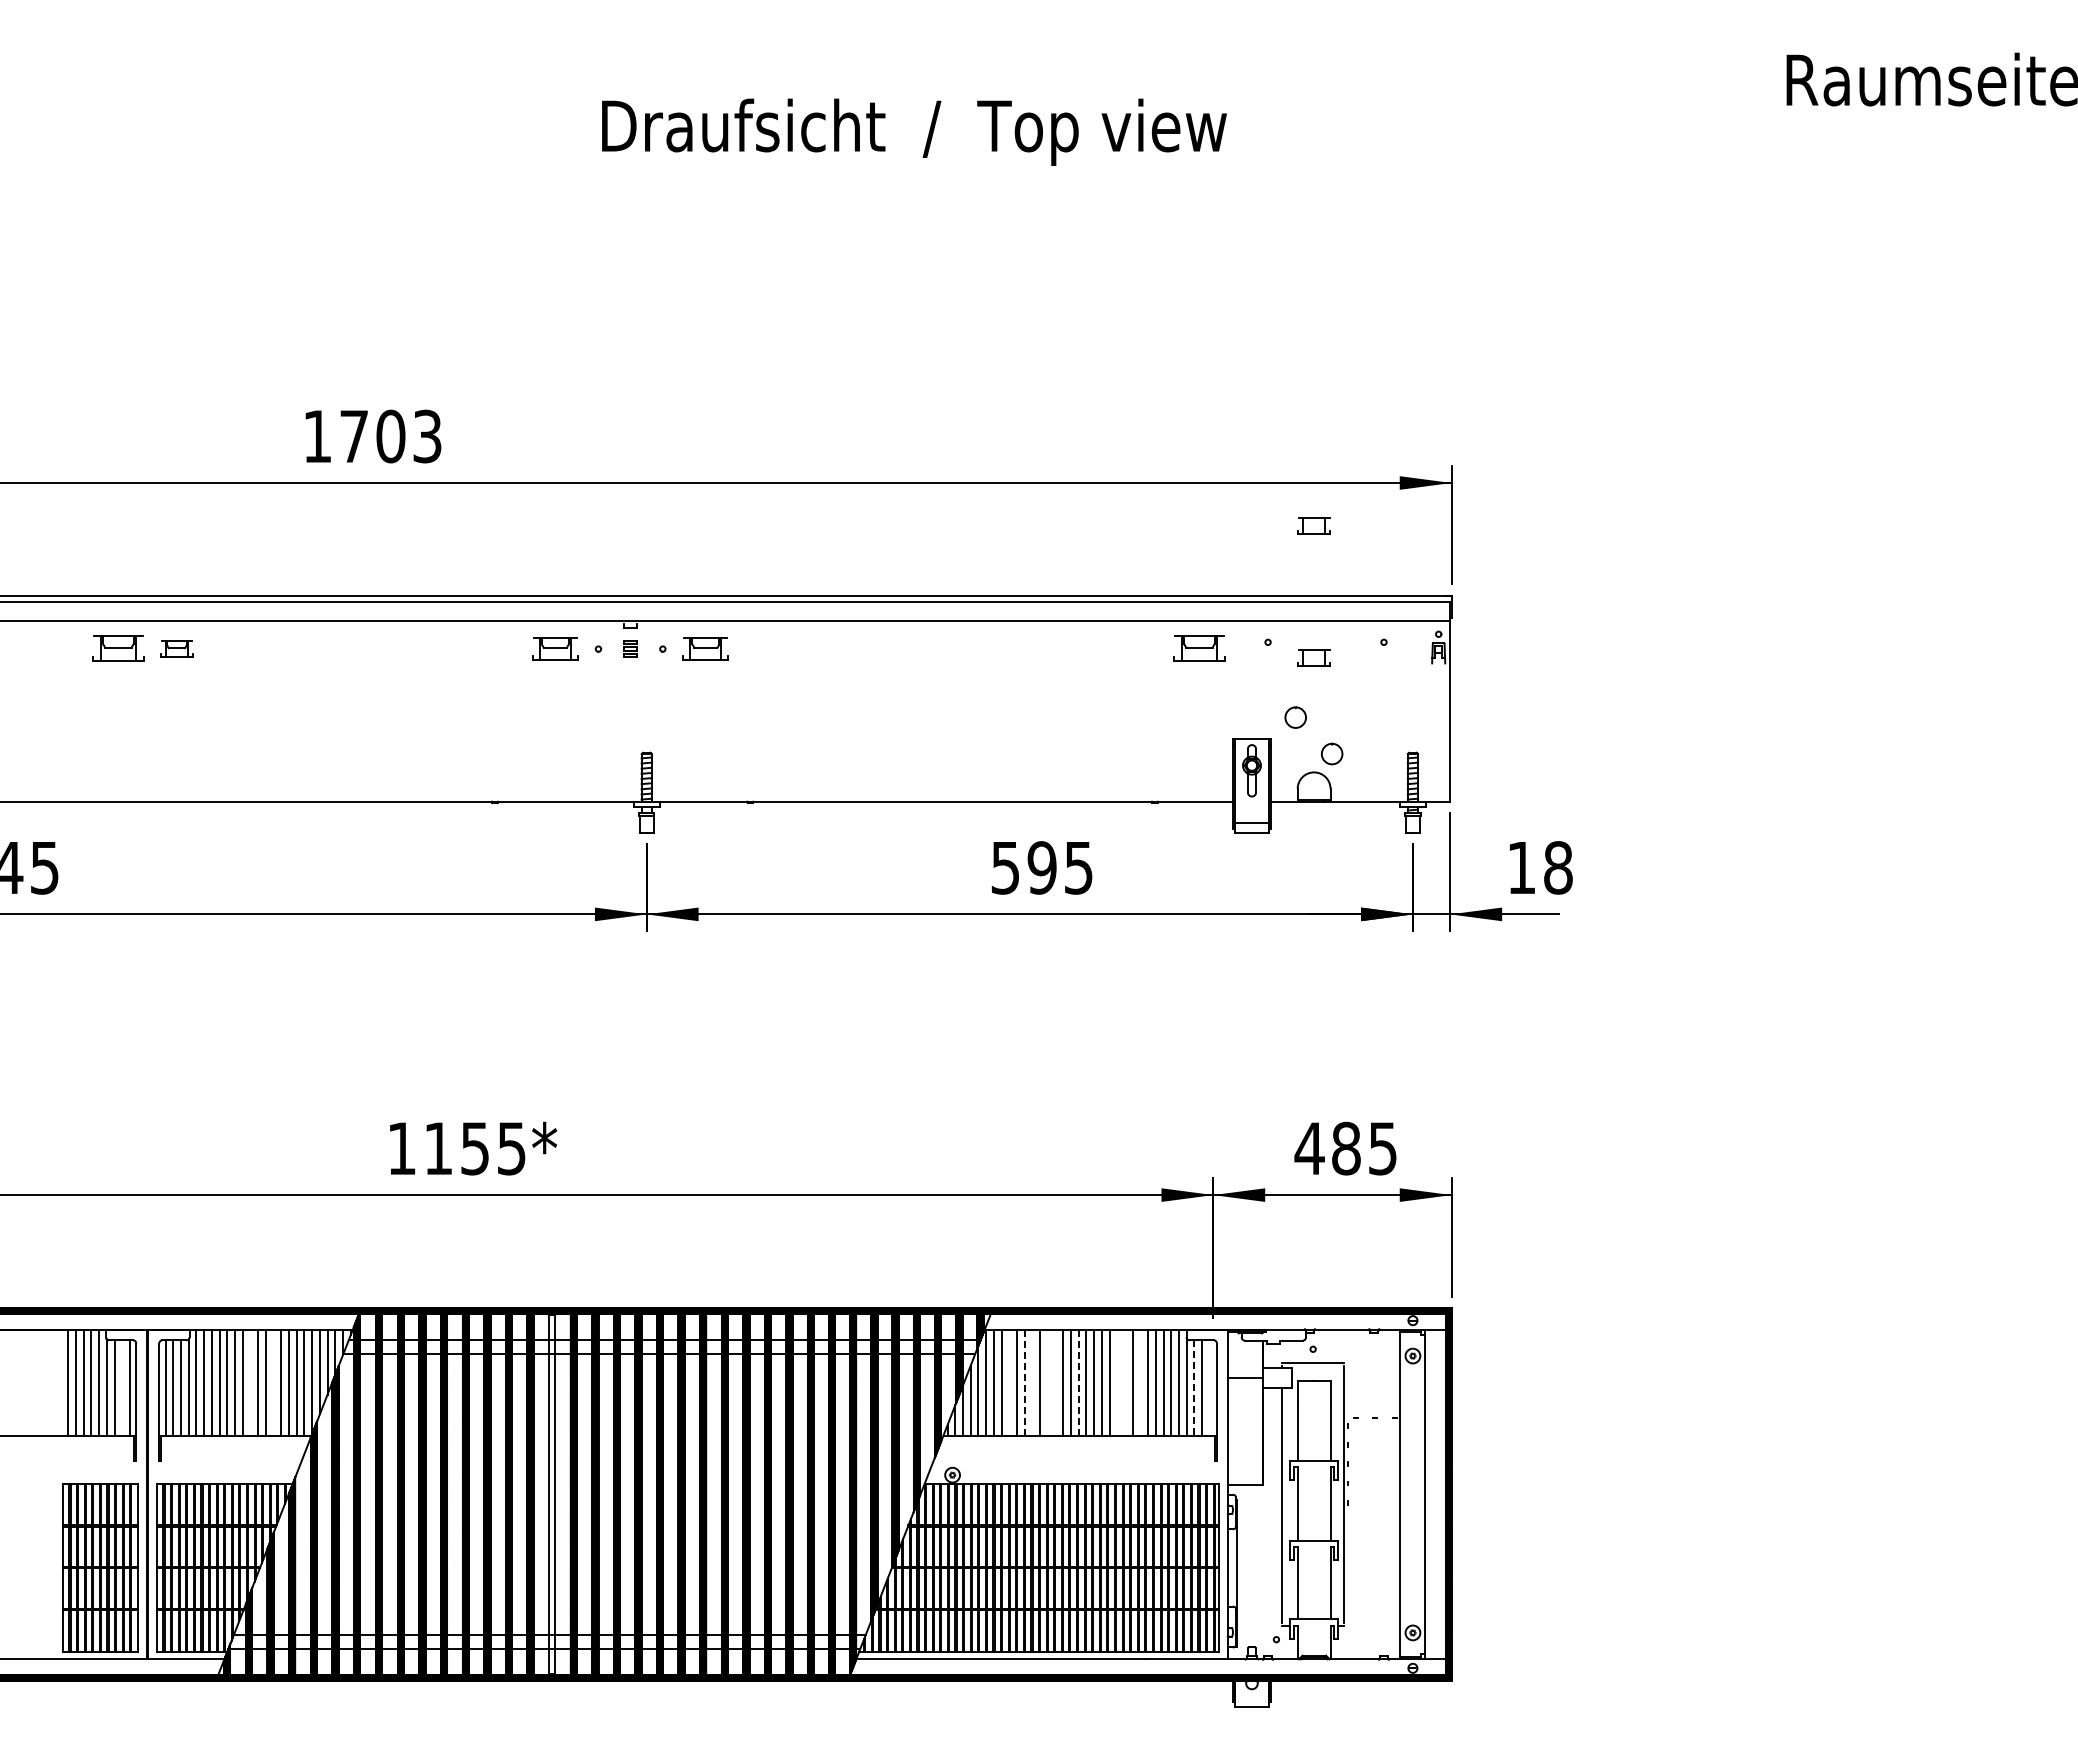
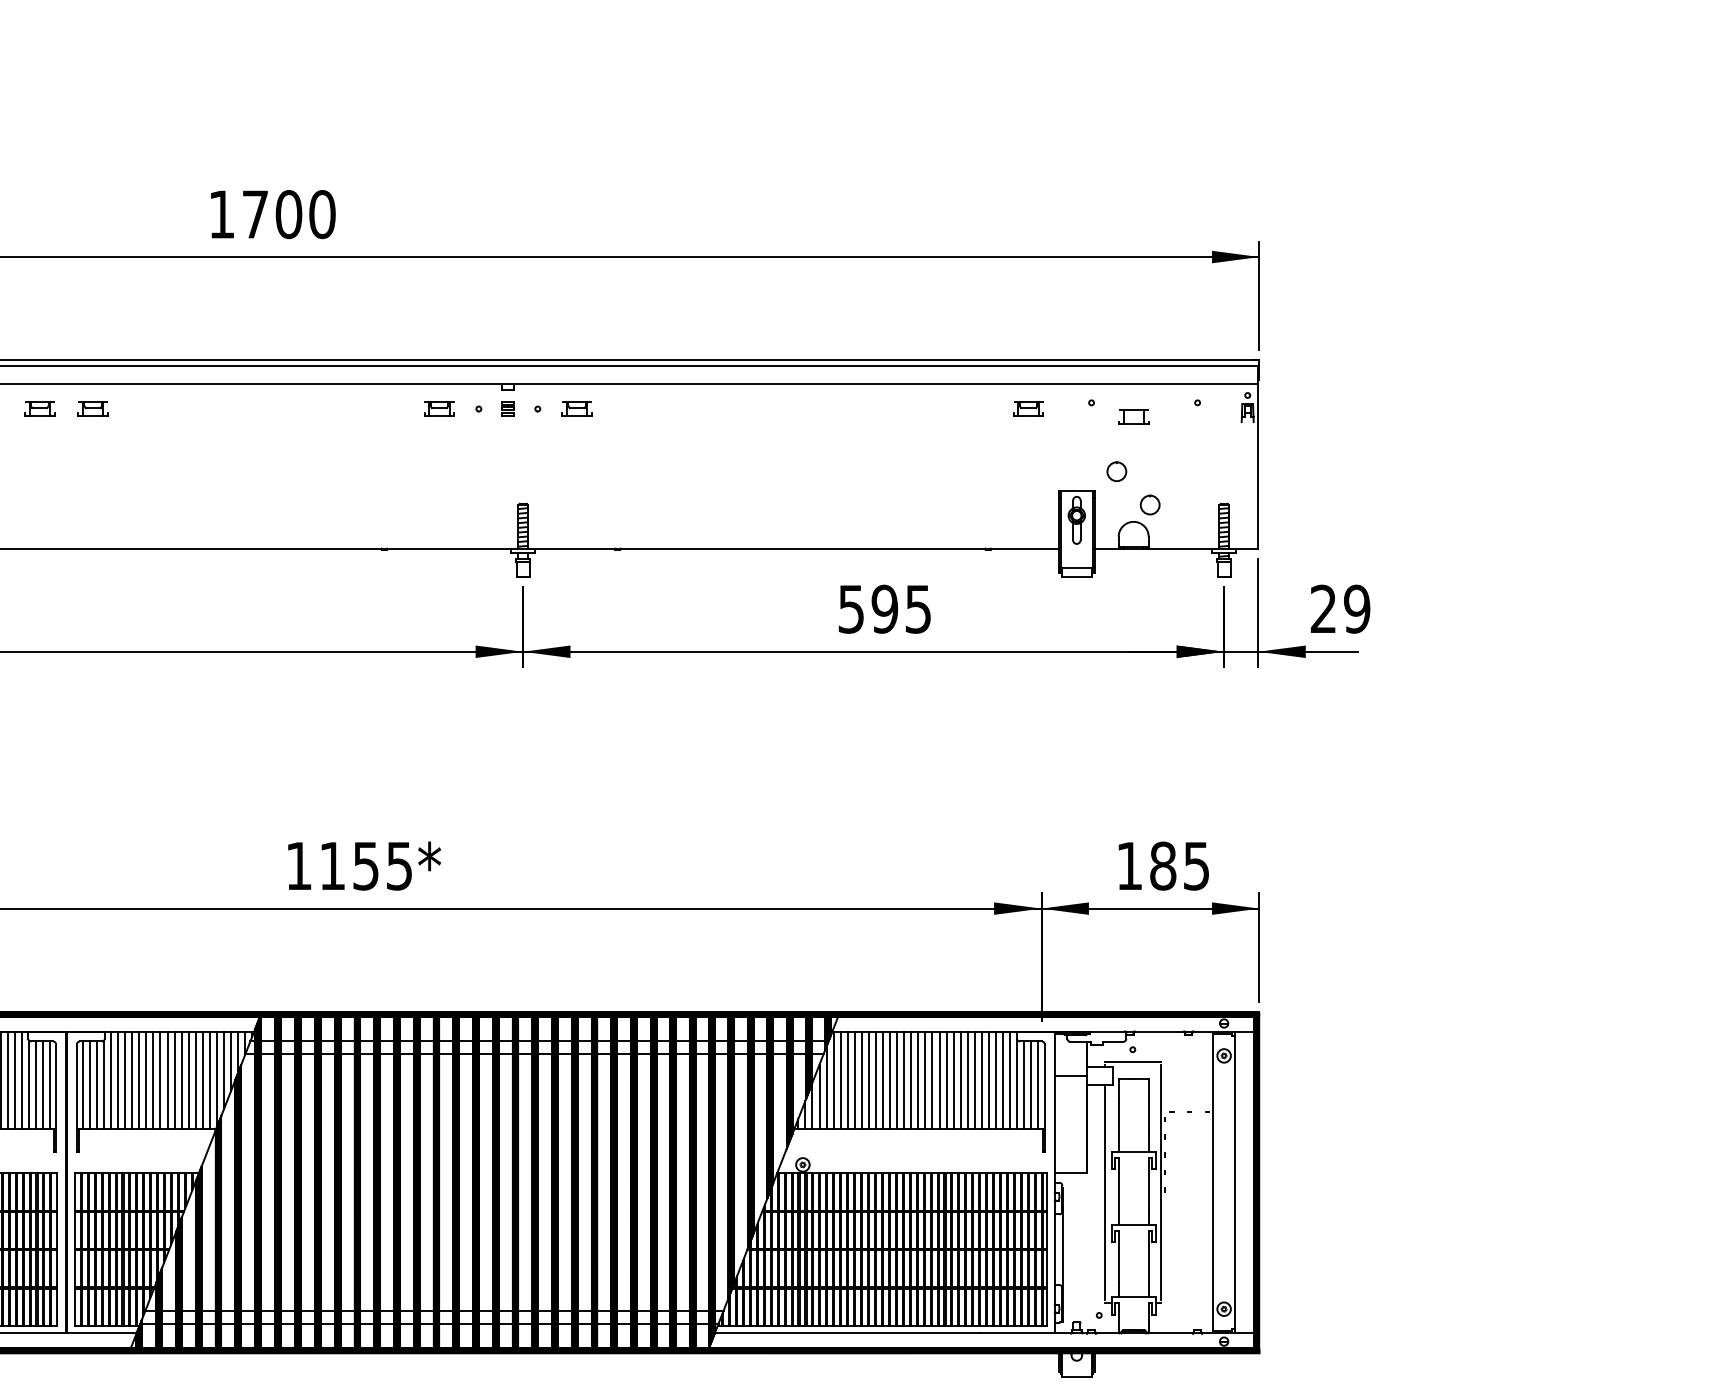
text: (427, 436) -> (322, 214), 1703 -> 1700
part: (1313, 525) -> (1133, 295), removed
part: (118, 648) -> (39, 408), size x0.62
part: (555, 648) -> (439, 408), size x0.71
part: (705, 648) -> (576, 408), size x0.71
part: (1198, 648) -> (1027, 408), size x0.62
text: (1539, 867) -> (1339, 608), 18 -> 29
text: (1309, 1148) -> (1129, 865), 485 -> 185
line: (250, 1382) -> (160, 1080), added
line: (273, 1382) -> (181, 1080), added
line: (1009, 1382) -> (854, 1080), added
line: (1024, 1382) -> (868, 1080), dashed -> solid
line: (1032, 1382) -> (876, 1080), added
line: (1047, 1382) -> (889, 1080), added
line: (1055, 1382) -> (897, 1080), added
line: (1078, 1382) -> (918, 1080), dashed -> solid
line: (1117, 1382) -> (953, 1080), added
line: (1125, 1382) -> (961, 1080), added
line: (1140, 1382) -> (974, 1080), added
line: (122, 1387) -> (43, 1084), added
line: (1194, 1387) -> (1024, 1084), dashed -> solid
line: (1209, 1387) -> (1037, 1084), added
hatch: (551, 1494) -> (435, 1182), added

